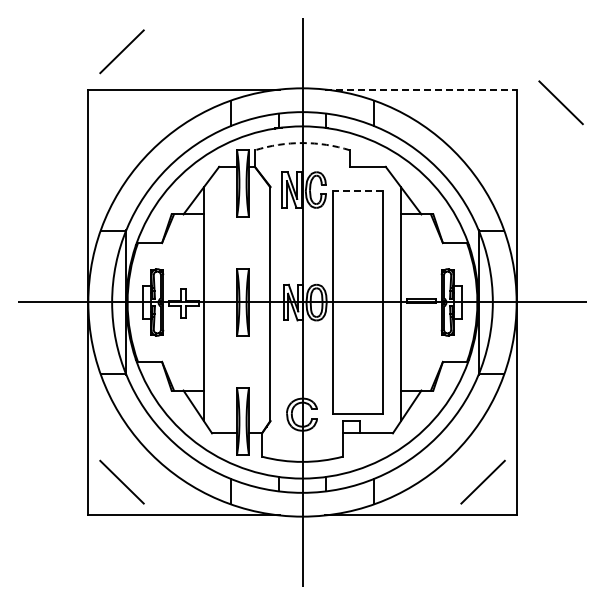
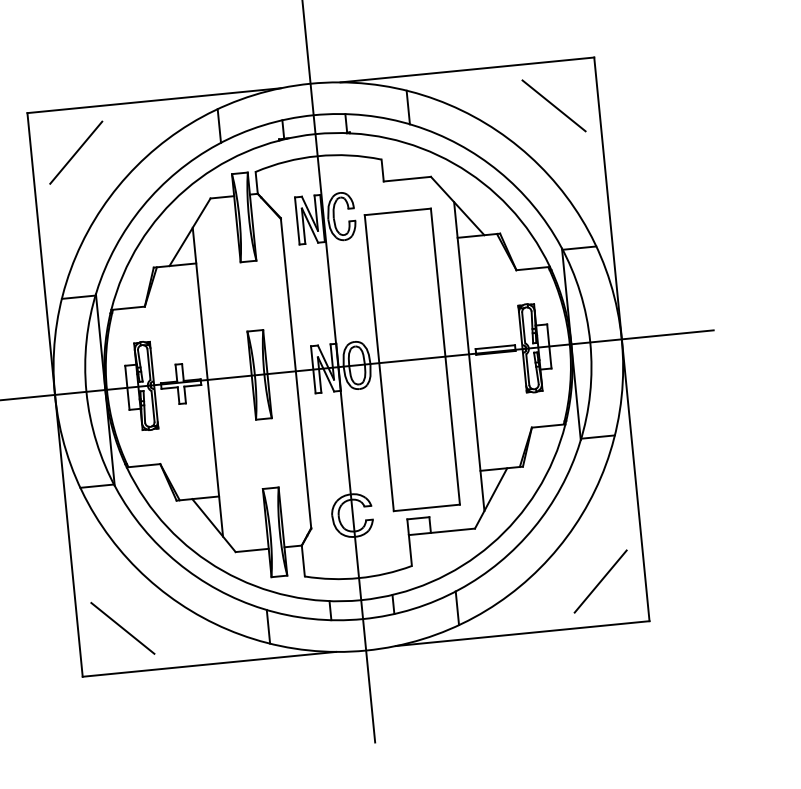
line: (121, 51) -> (75, 152), moved
line: (420, 89) -> (466, 69), dashed -> solid
line: (560, 102) -> (553, 105), moved
arc: (302, 143) -> (317, 156), dashed -> solid
line: (358, 190) -> (397, 211), dashed -> solid

